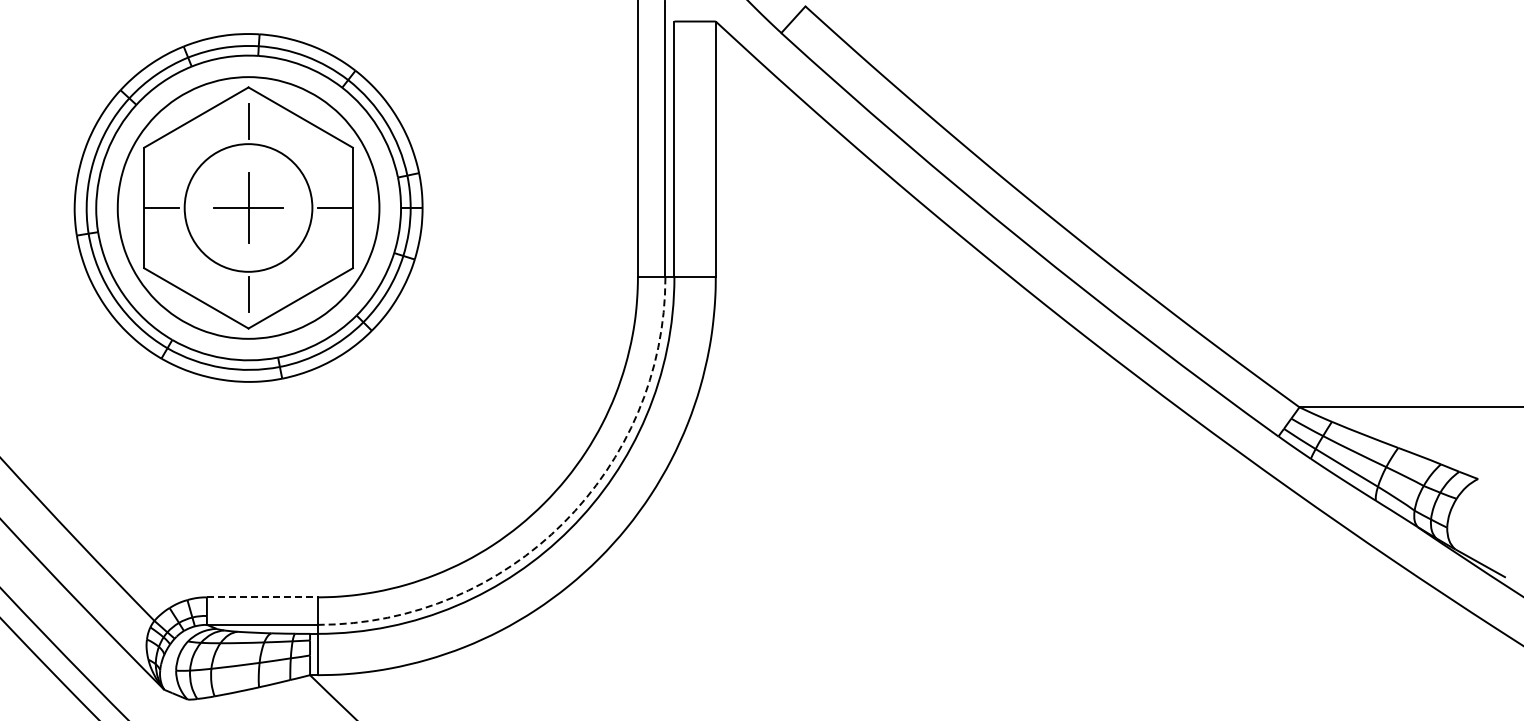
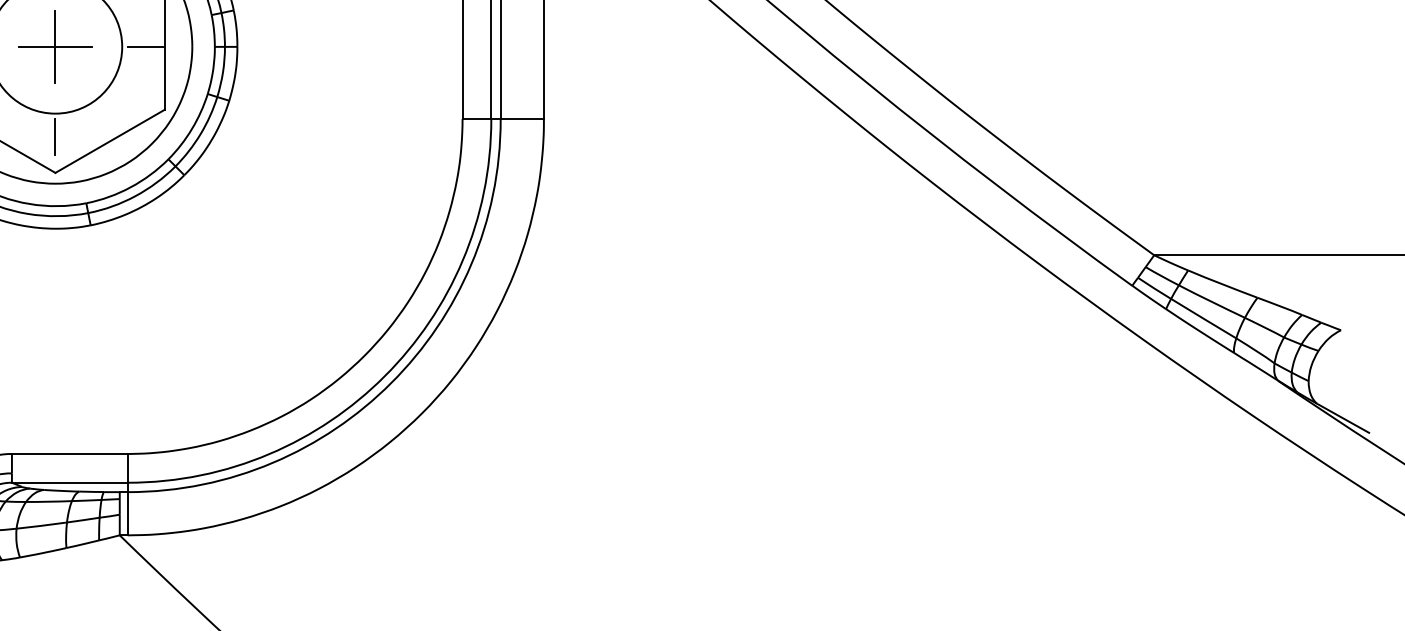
arc: (563, 523) -> (384, 376), dashed -> solid
line: (262, 597) -> (70, 454), dashed -> solid

